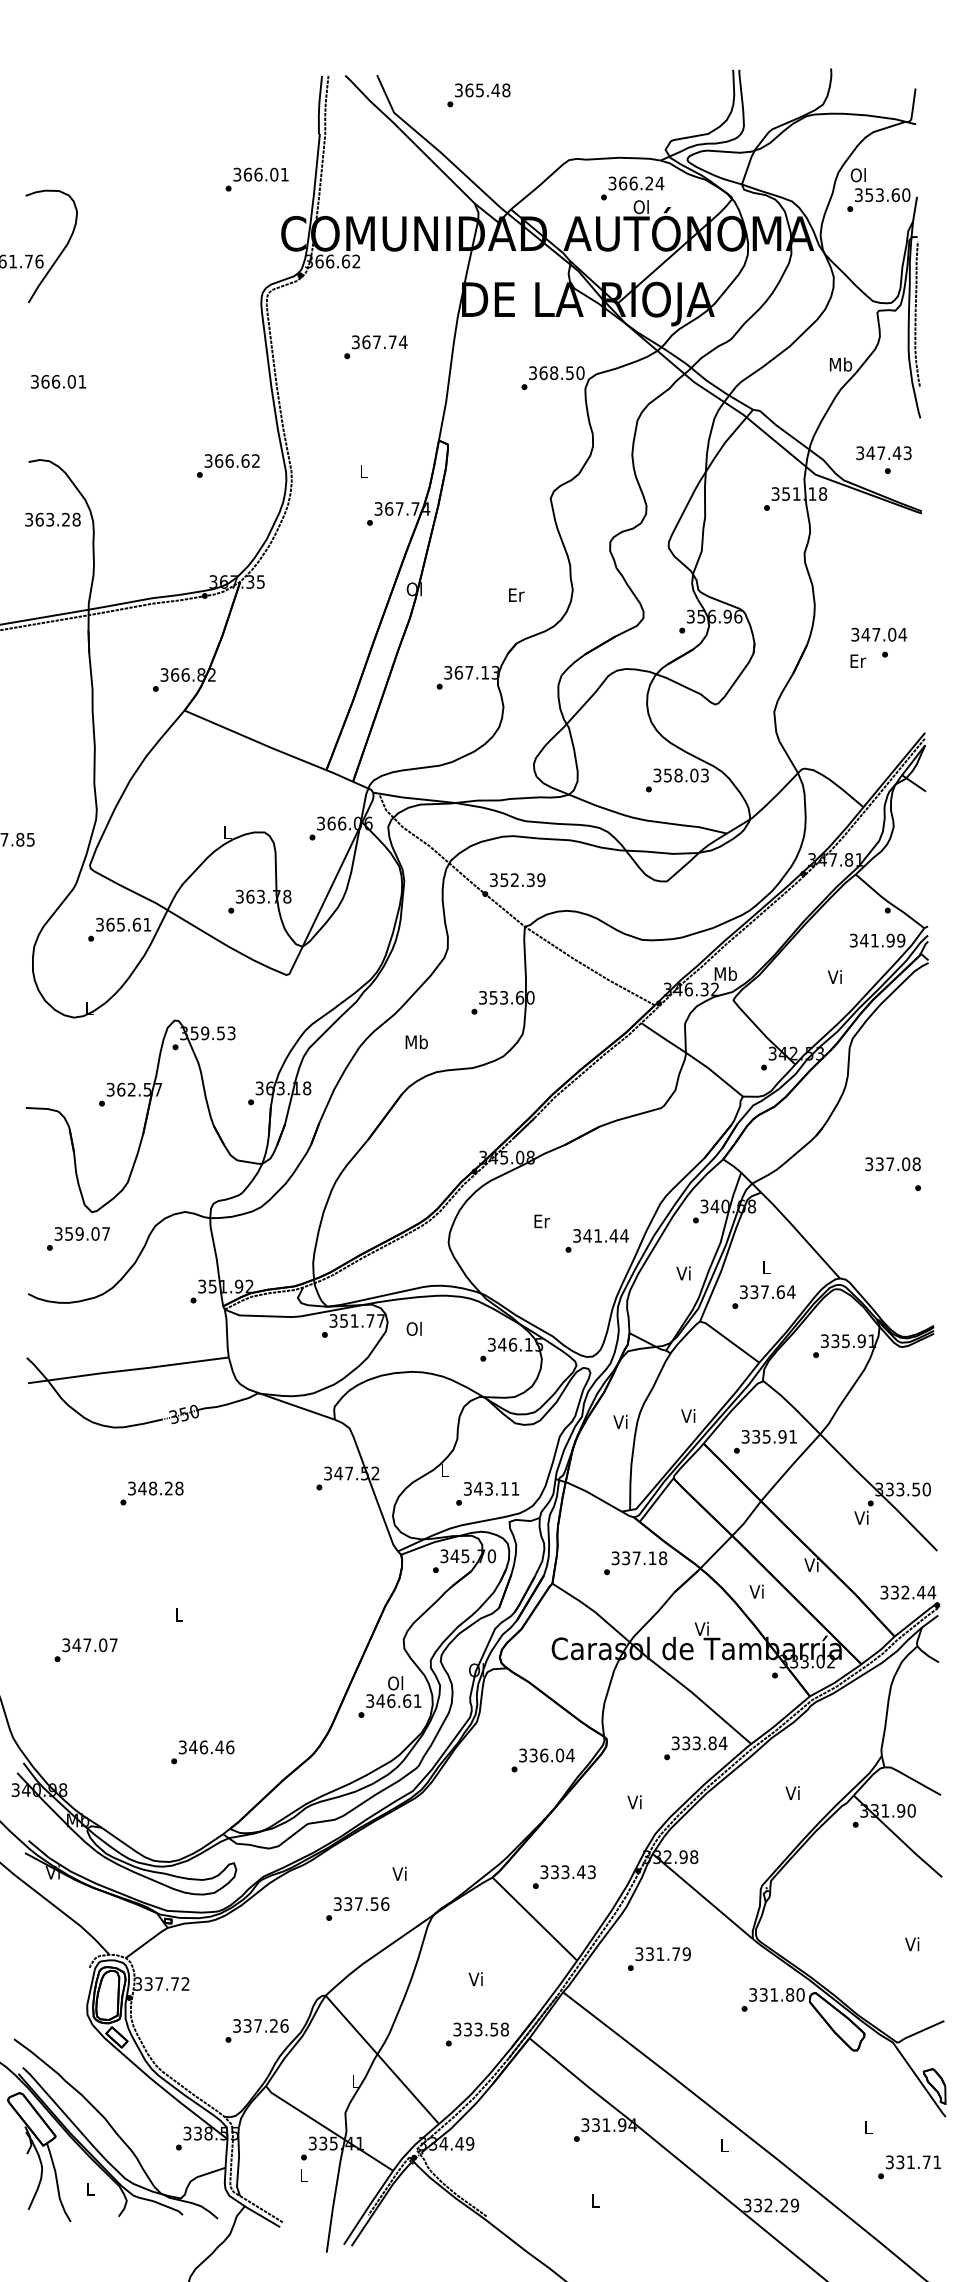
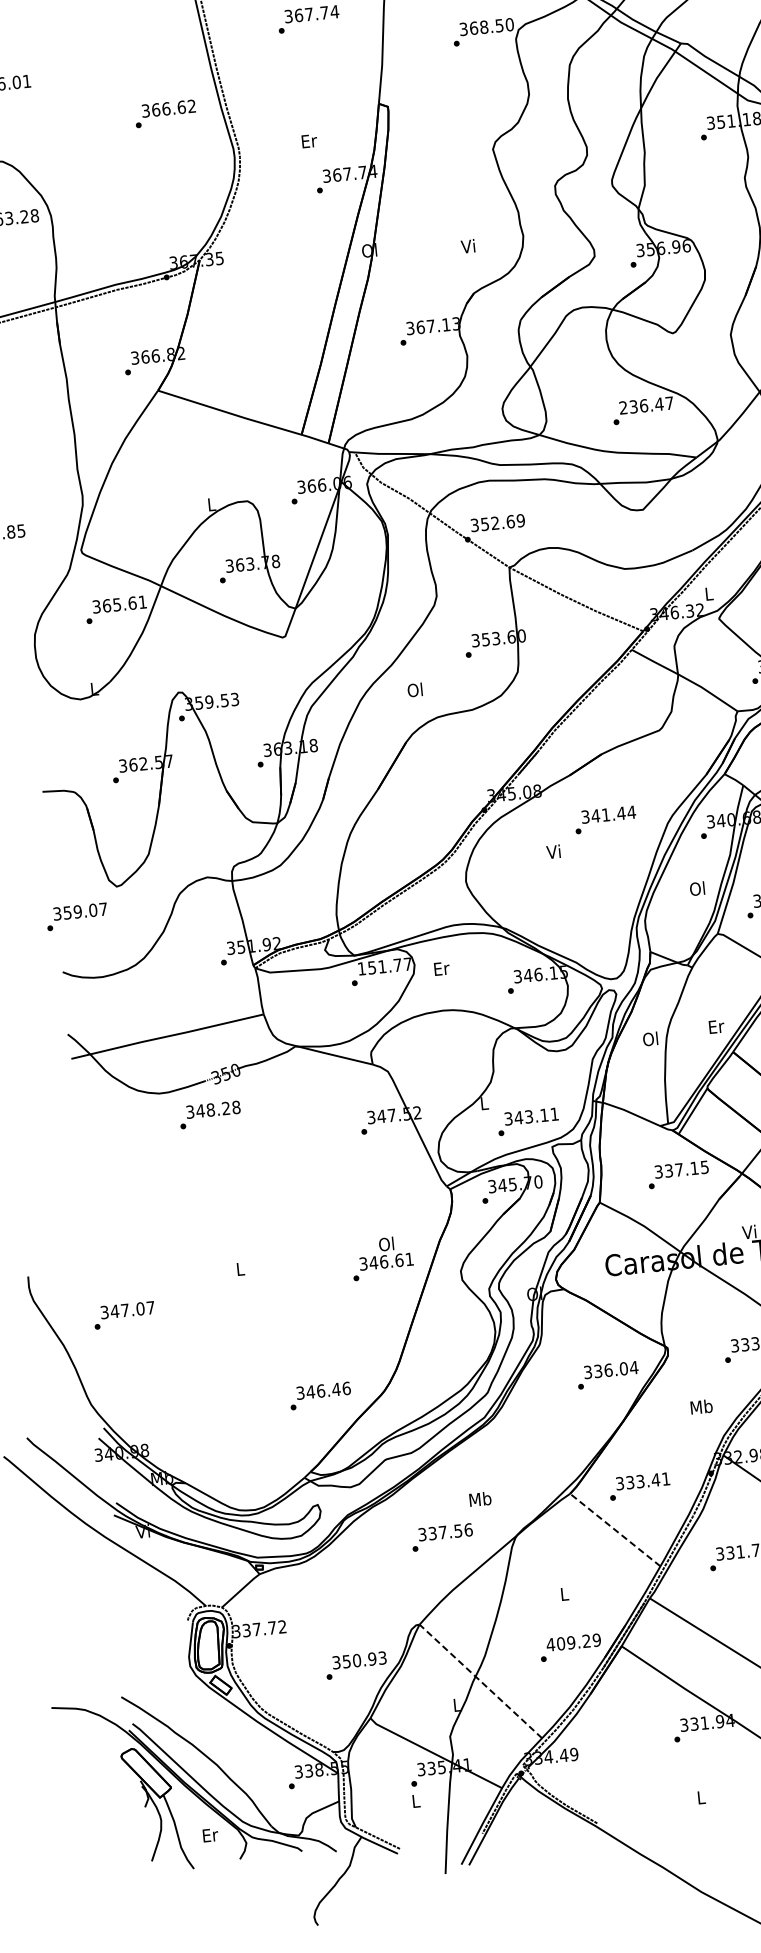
text: (228, 465) -> (165, 113), moved
text: (364, 471) -> (309, 141), L -> Er
text: (516, 594) -> (469, 245), Er -> Vi
text: (680, 775) -> (645, 405), 358.03 -> 236.47
text: (530, 880) -> (510, 522), 352.39 -> 352.69
text: (725, 973) -> (708, 593), Mb -> L
text: (416, 1042) -> (415, 690), Mb -> Ol
text: (542, 1221) -> (555, 852), Er -> Vi
text: (78, 1238) -> (77, 916), moved
text: (596, 1240) -> (604, 819), moved
text: (683, 1273) -> (697, 888), Vi -> Ol
text: (333, 1320) -> (361, 968), 351.77 -> 151.77
text: (414, 1328) -> (441, 968), Ol -> Er
text: (689, 1415) -> (716, 1026), Vi -> Er
text: (620, 1421) -> (650, 1038), Vi -> Ol
text: (151, 1493) -> (209, 1114), moved
text: (663, 1558) -> (705, 1167), 337.18 -> 337.15
text: (85, 1650) -> (123, 1315), moved
text: (389, 1696) -> (381, 1257), moved
text: (202, 1752) -> (320, 1396), moved
text: (635, 1802) -> (701, 1407), Vi -> Mb
text: (591, 1872) -> (665, 1479), 333.43 -> 333.41
text: (400, 1873) -> (480, 1498), Vi -> Mb
line: (534, 1918) -> (614, 1529), solid -> dashed
text: (475, 1979) -> (563, 1594), Vi -> L
text: (266, 2025) -> (365, 1659), 337.26 -> 350.93
text: (480, 2029) -> (573, 1642), 333.58 -> 409.29
line: (382, 2059) -> (480, 1681), solid -> dashed
text: (90, 2188) -> (209, 1834), L -> Er

